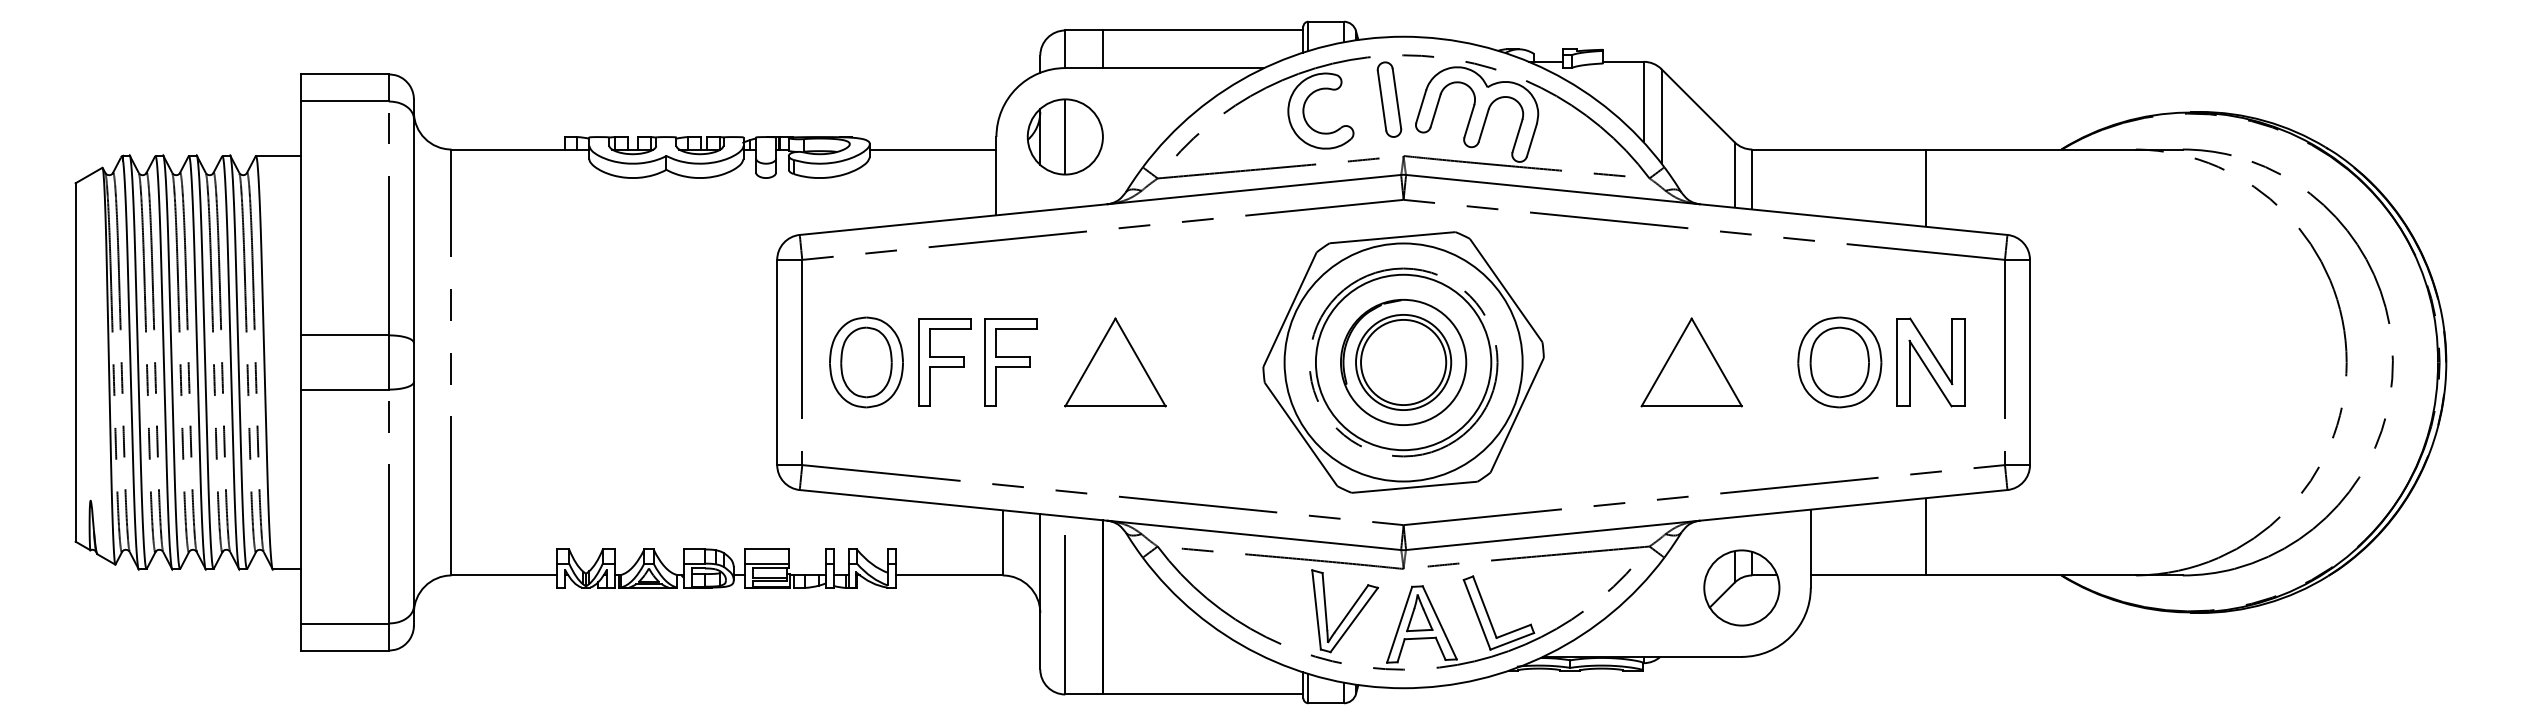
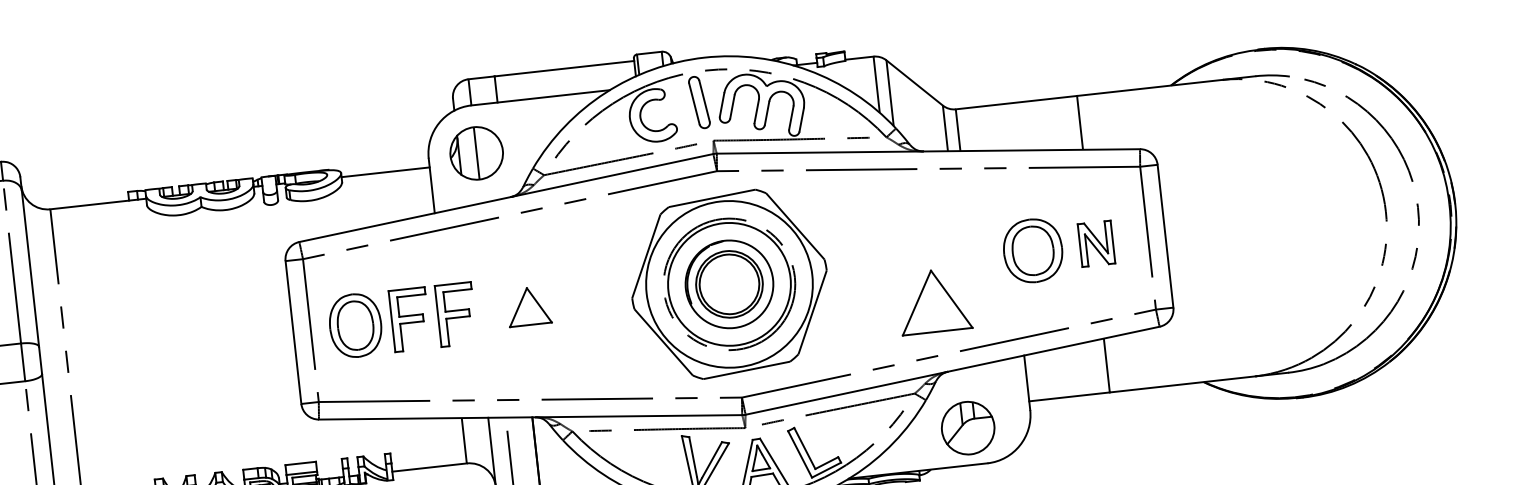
part: (1115, 362) -> (528, 306), size x0.6
part: (1691, 362) -> (934, 301), moved
part: (1930, 362) -> (1096, 243), size x0.7
part: (1741, 587) -> (967, 427), moved

